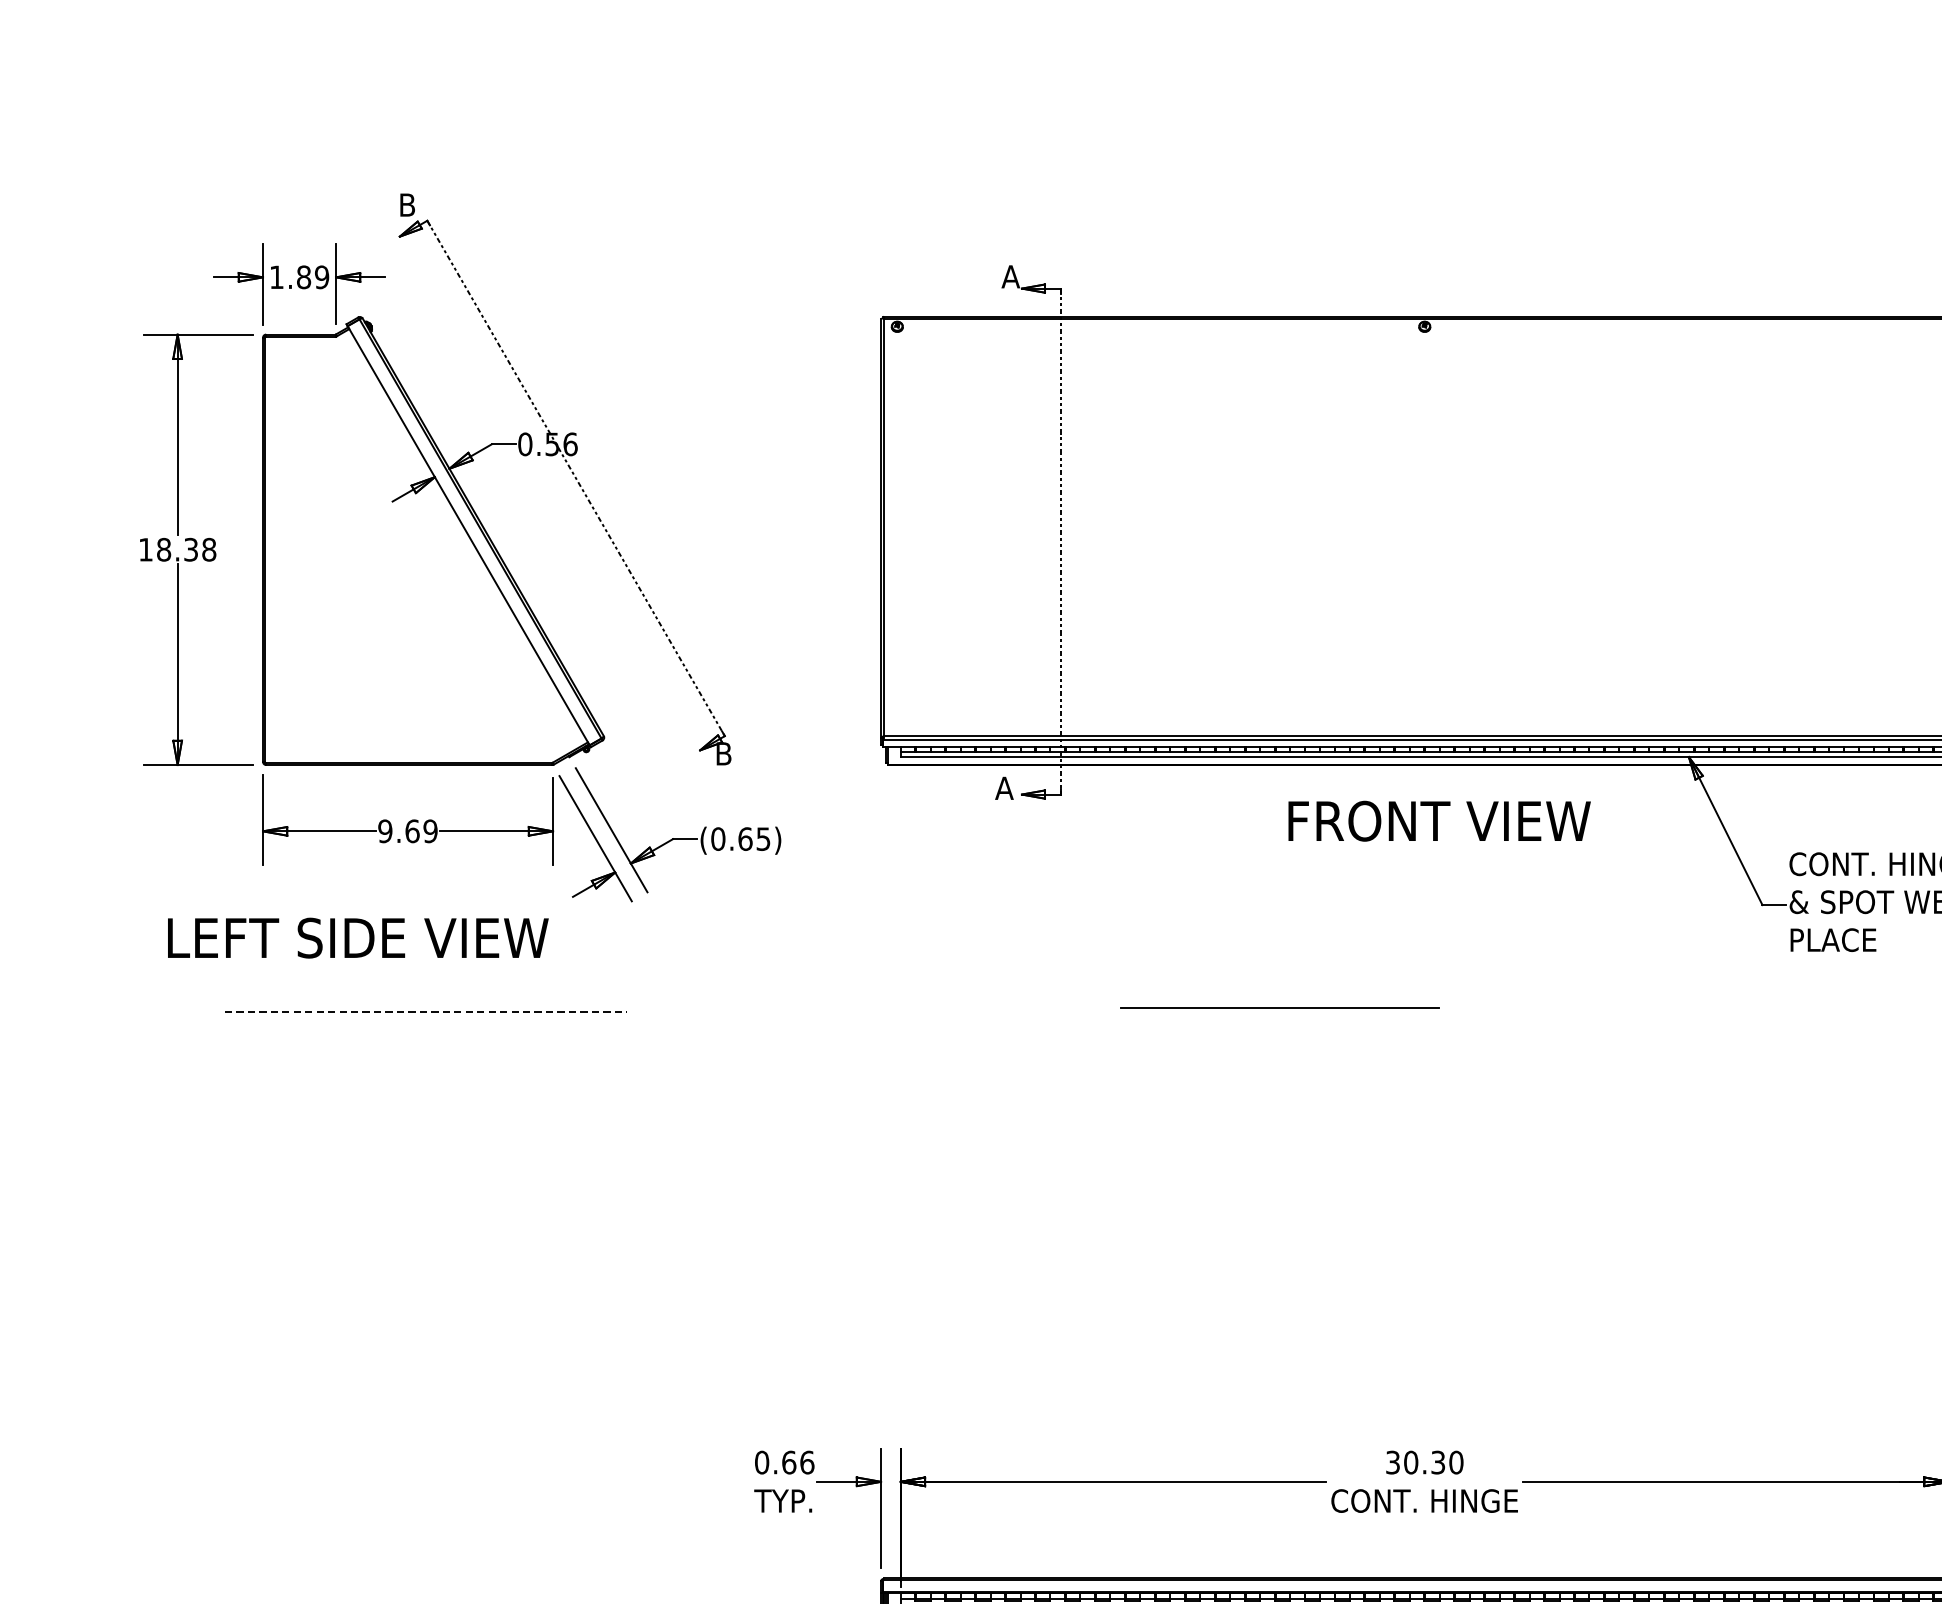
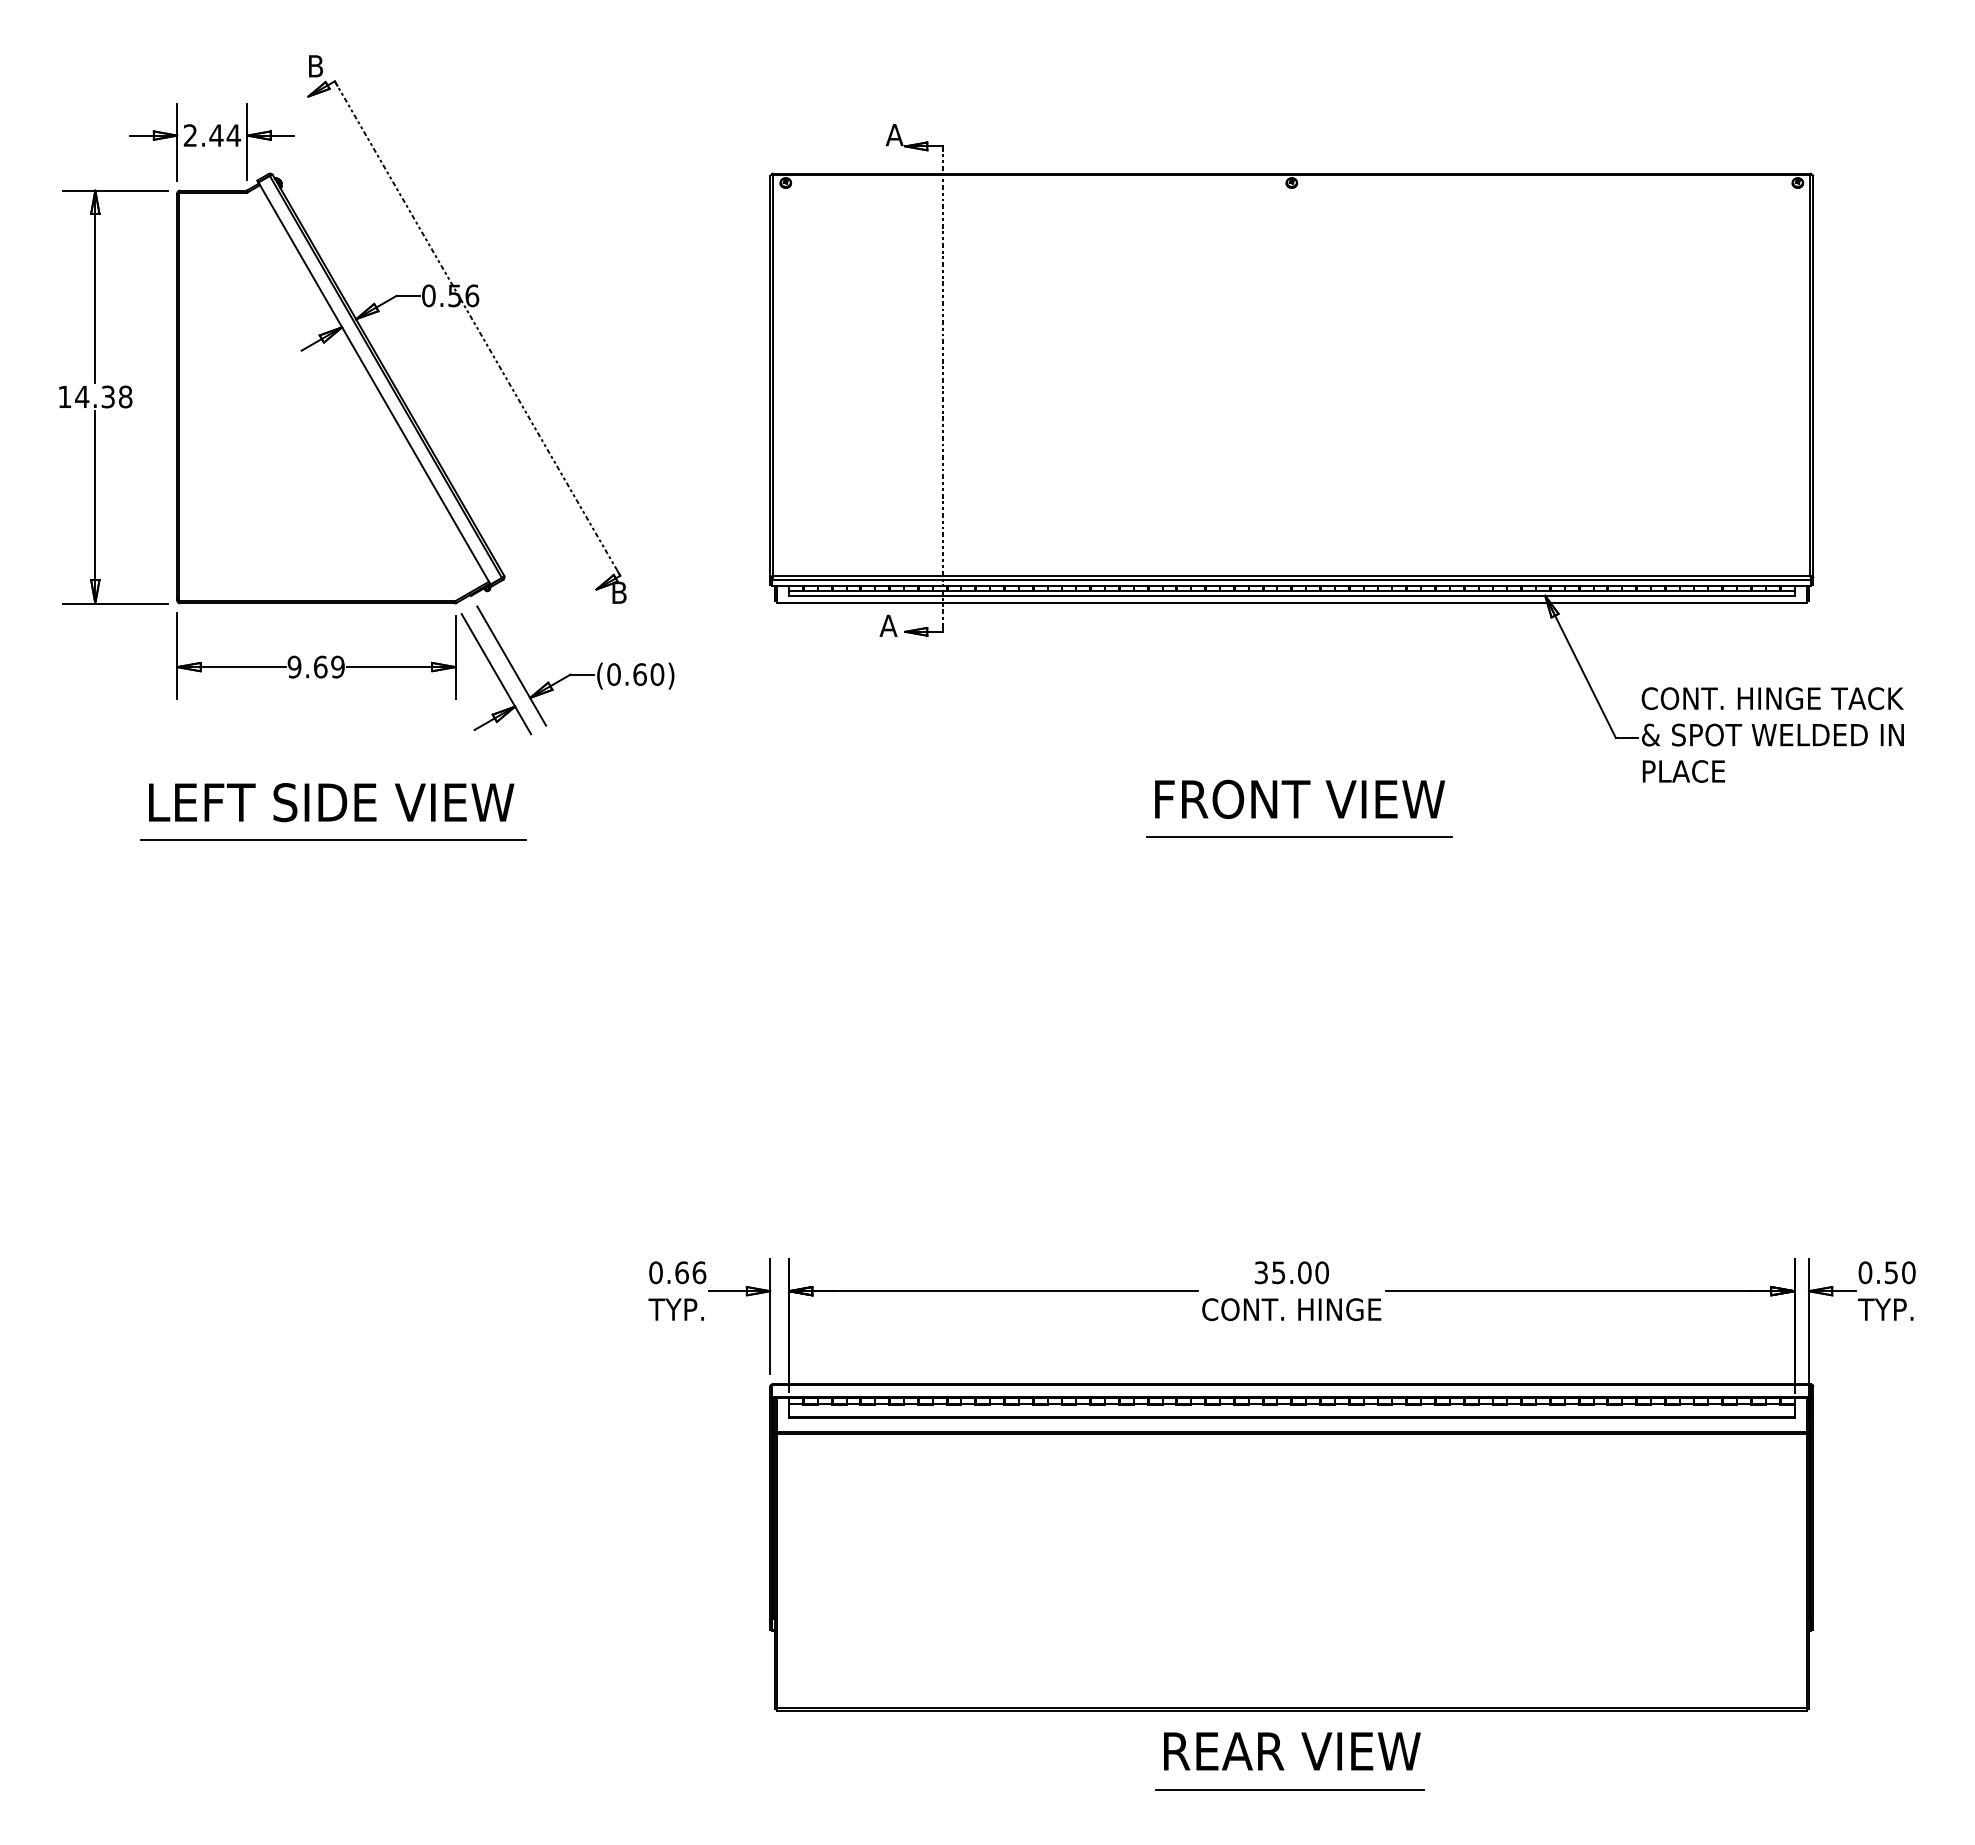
text: (299, 277) -> (212, 135), 1.89 -> 2.44
text: (164, 549) -> (82, 396), 18.38 -> 14.38
text: (1440, 820) -> (1300, 798), moved
text: (763, 839) -> (657, 674), (0.65) -> (0.60)
text: (358, 938) -> (331, 802), moved
line: (1280, 1007) -> (1299, 836), moved
line: (425, 1012) -> (333, 840), dashed -> solid
text: (1424, 1462) -> (1291, 1272), 30.30 -> 35.00

